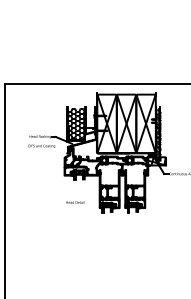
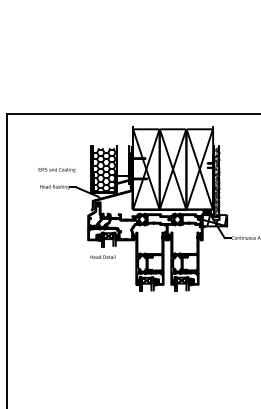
text: (41, 146) -> (56, 170), moved
text: (75, 202) -> (102, 256), moved

